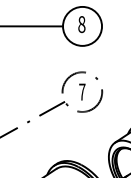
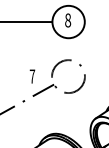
text: (82, 92) -> (32, 76), moved

